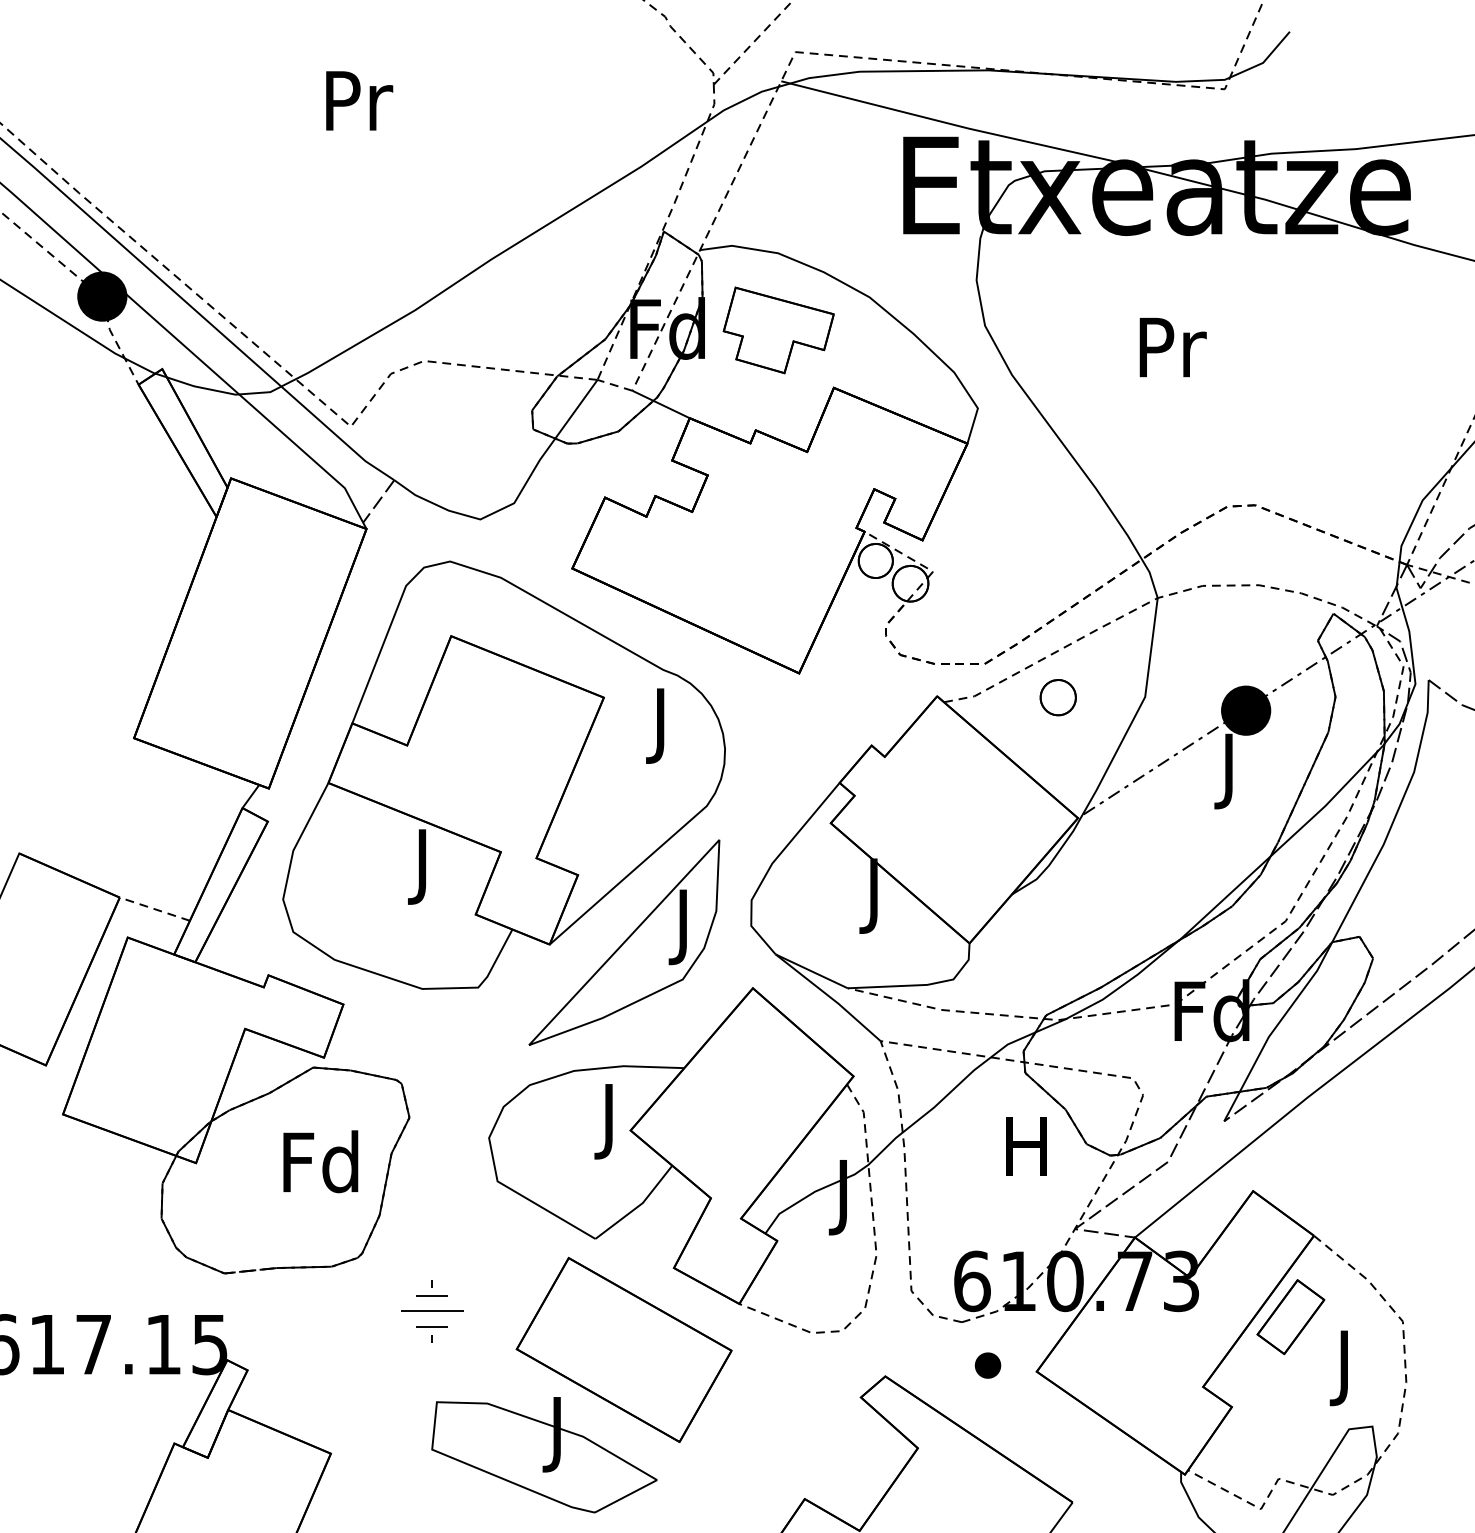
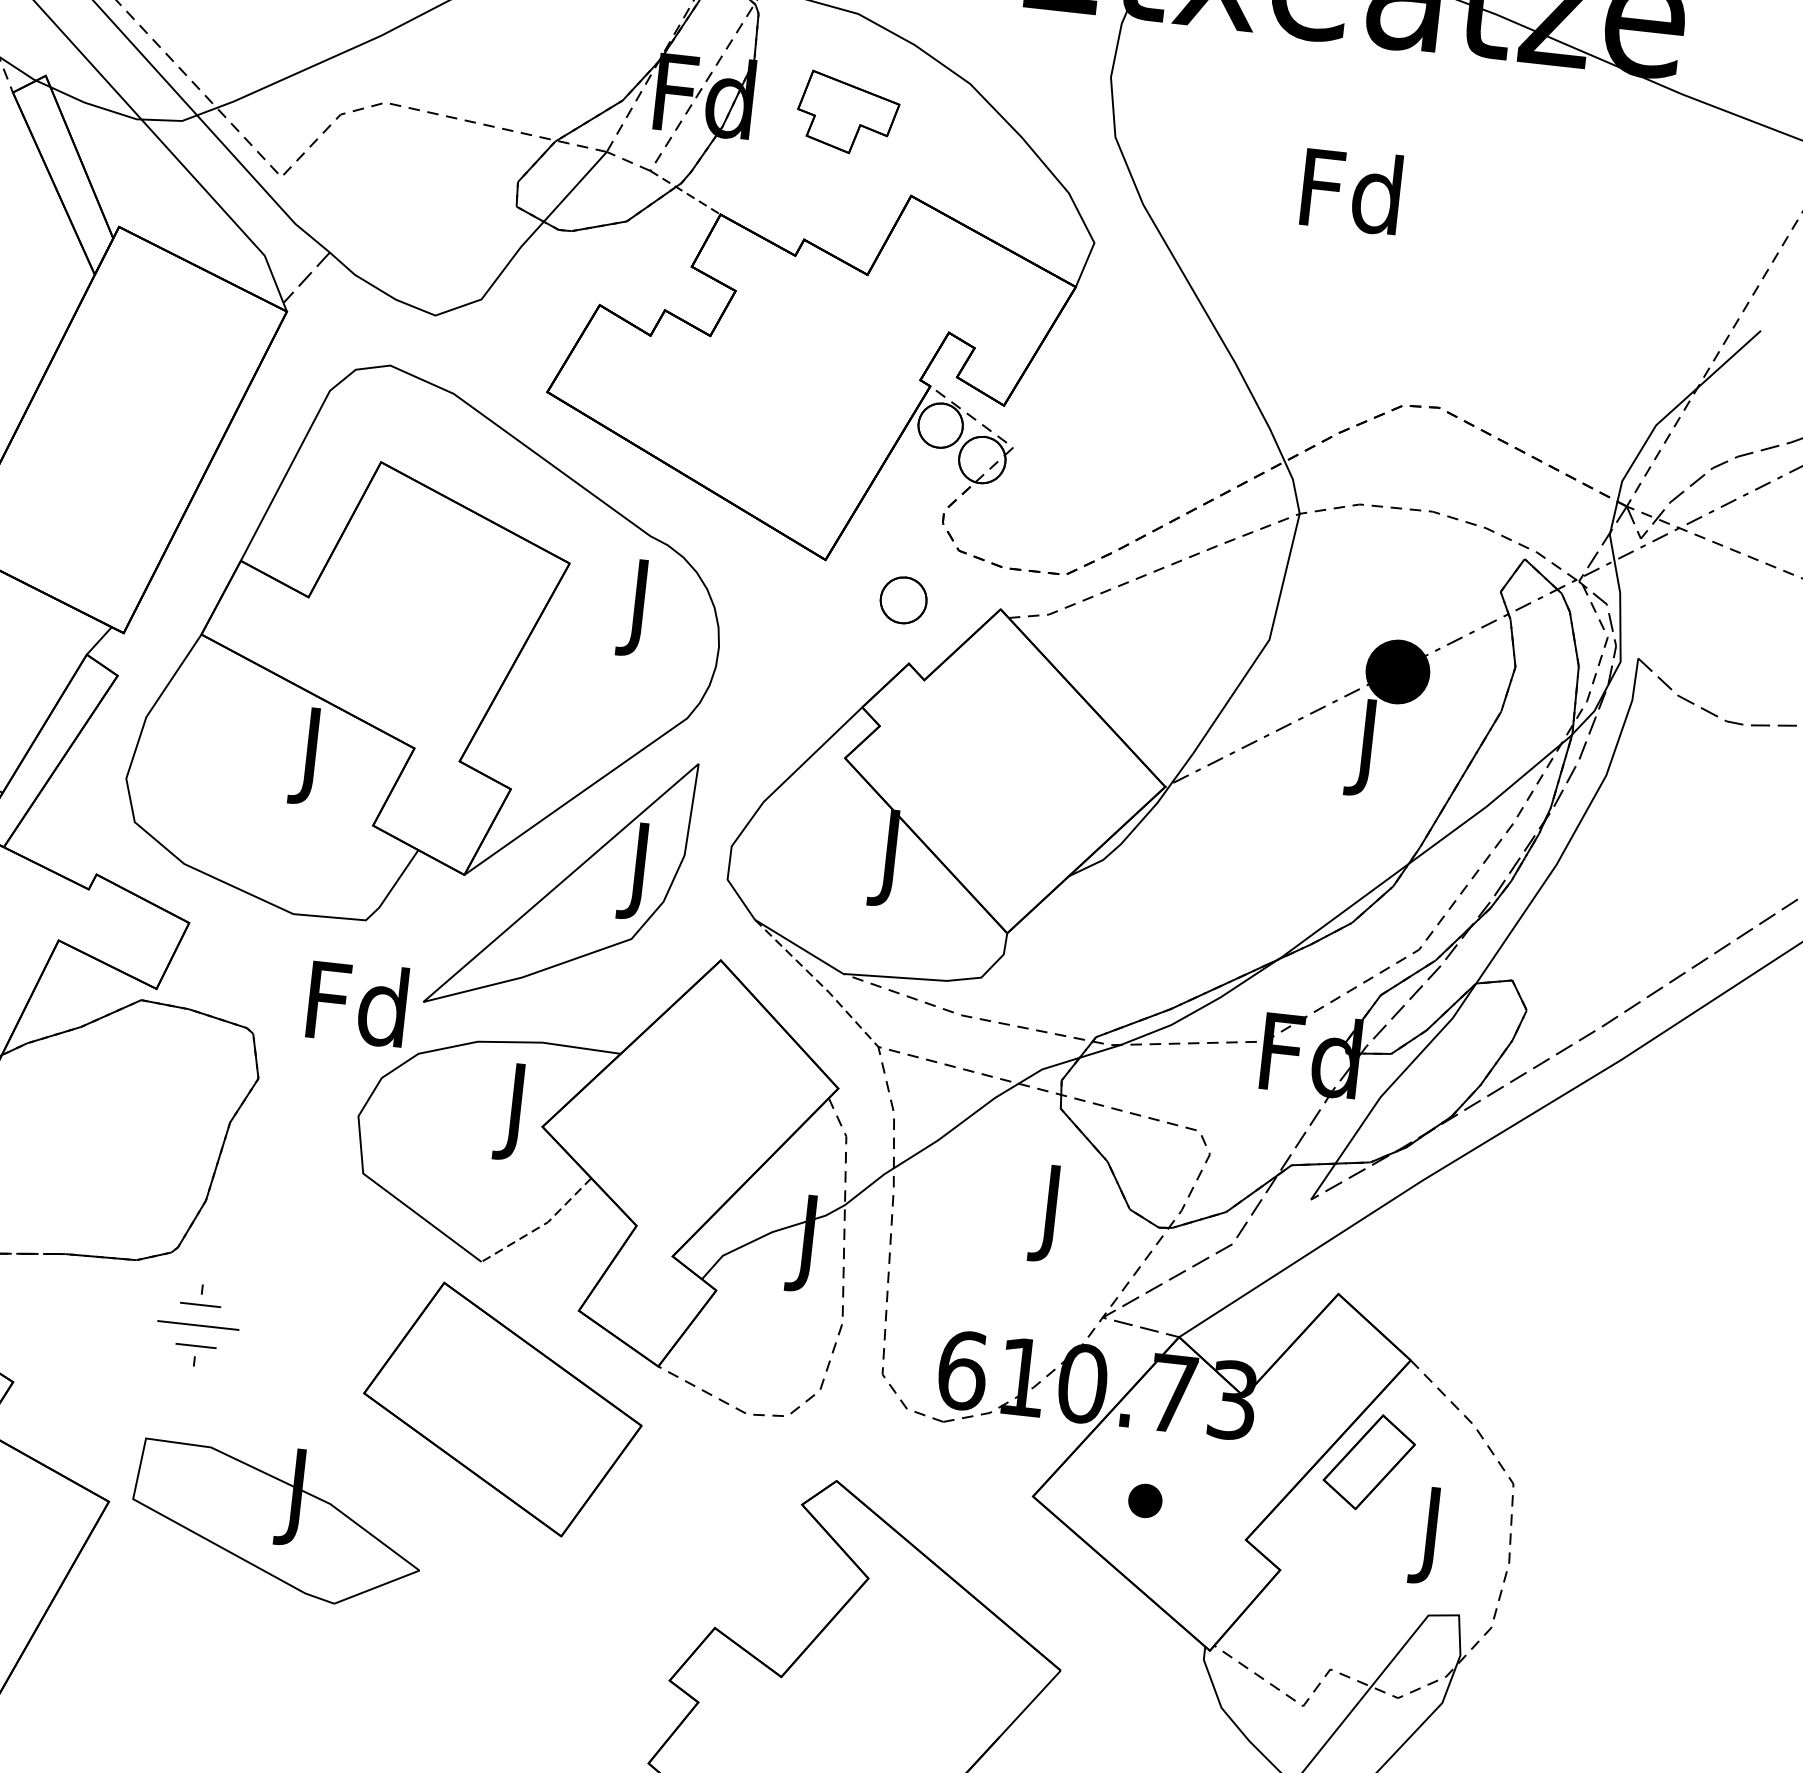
part: (778, 330) -> (847, 113), size x0.7
text: (1169, 346) -> (1350, 190), Pr -> Fd
line: (661, 404) -> (685, 192), solid -> dashed
part: (1057, 697) -> (902, 600), moved
line: (830, 997) -> (819, 983), solid -> dashed
text: (1026, 1154) -> (1050, 1214), H -> J
text: (320, 1161) -> (357, 1002), moved
line: (638, 1206) -> (541, 1226), solid -> dashed
part: (432, 1311) -> (198, 1325), moved
part: (987, 1365) -> (1144, 1500), moved
part: (544, 1455) -> (277, 1522), moved

